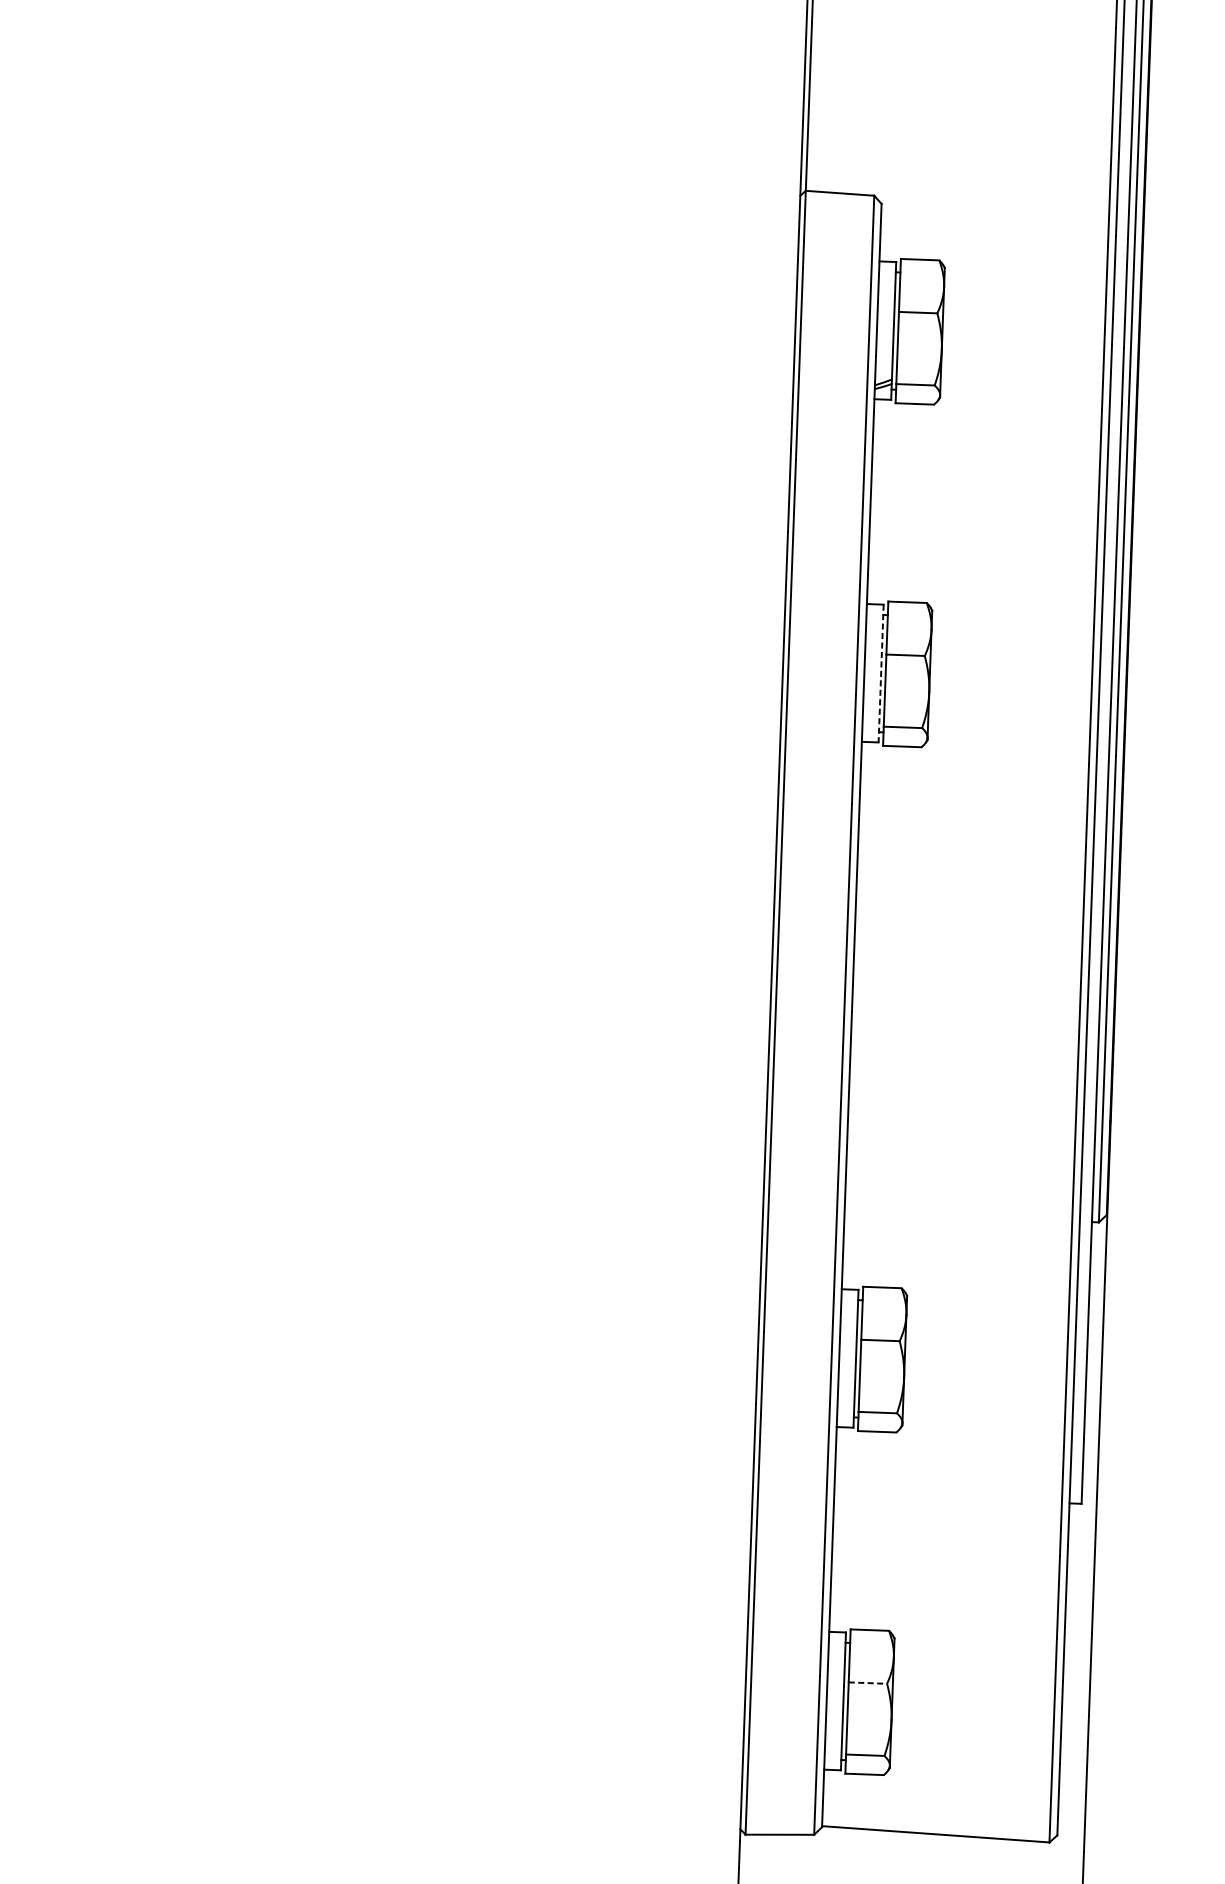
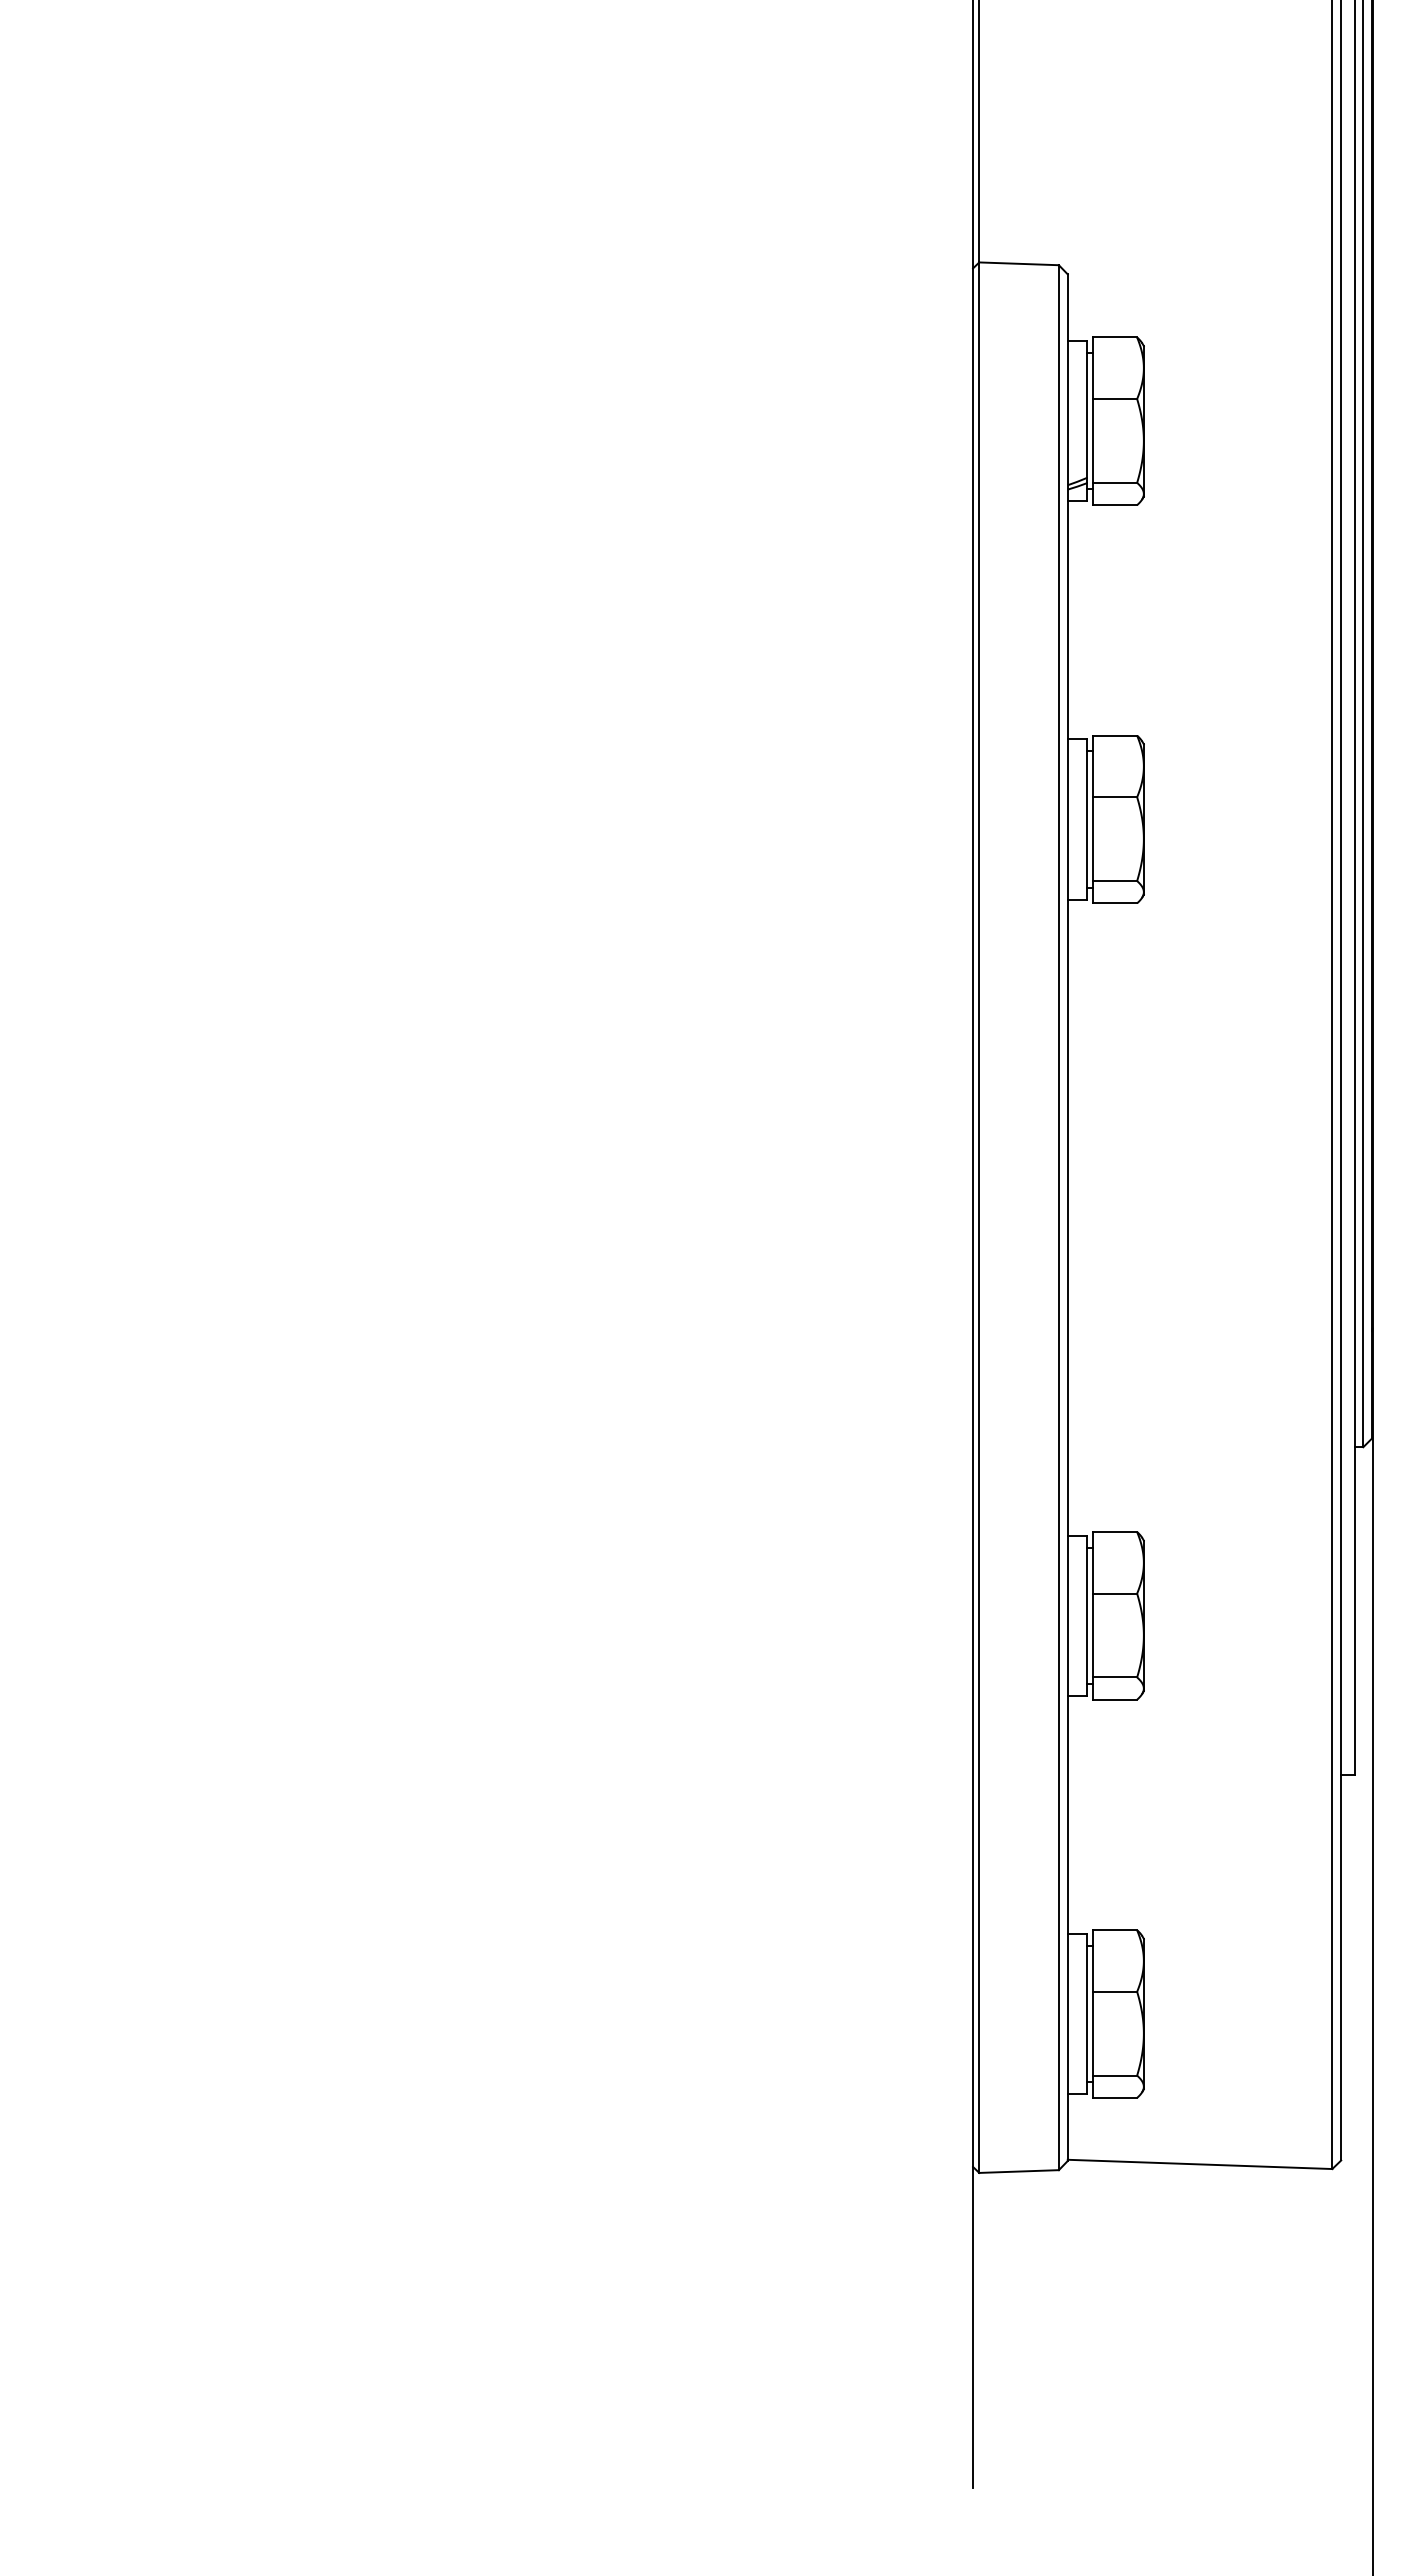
line: (881, 674) -> (1087, 820), dashed -> solid
line: (868, 1682) -> (1115, 1991), dashed -> solid

